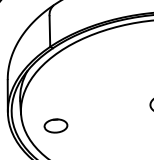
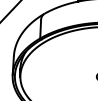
part: (55, 124) -> (40, 84), removed

